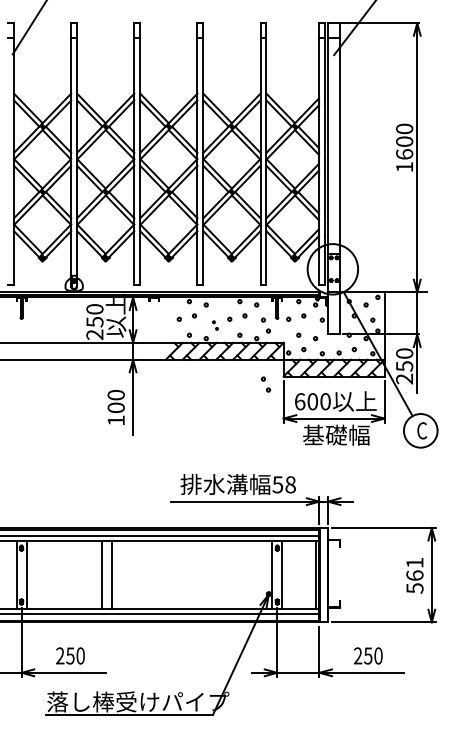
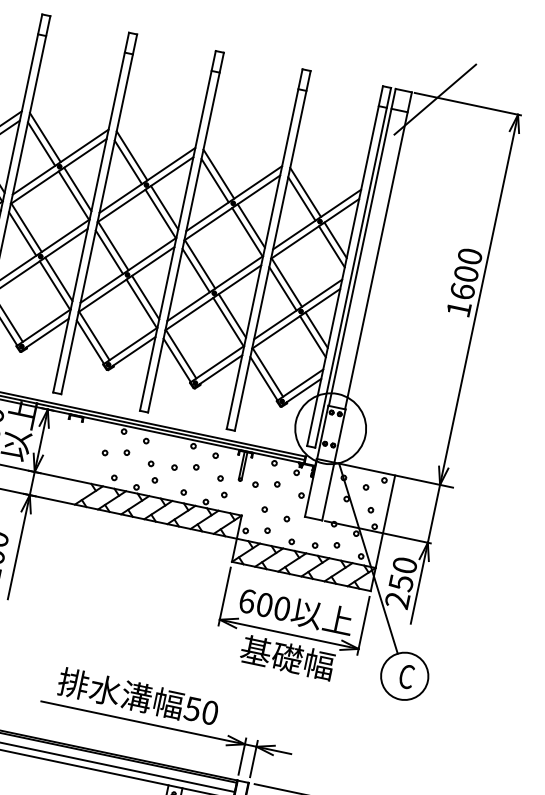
part: (215, 325) -> (153, 471), size x1.67
part: (265, 384) -> (204, 567), removed
text: (290, 484) -> (210, 712), 58 -> 50

